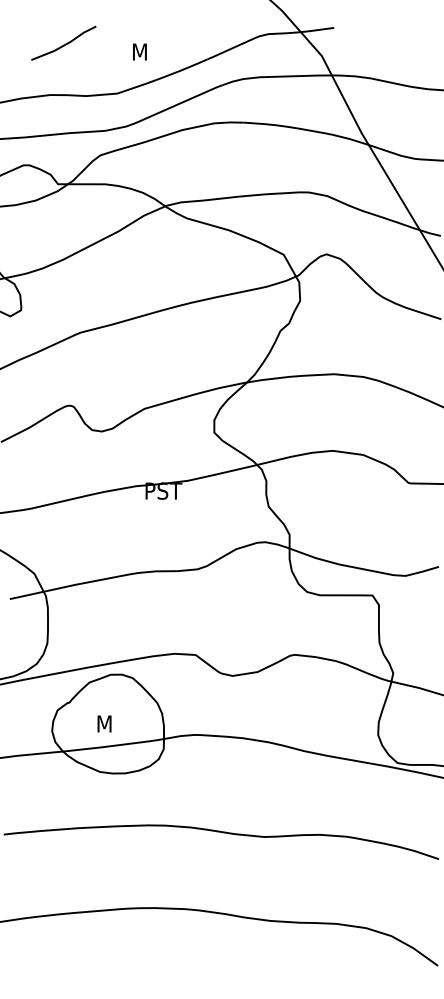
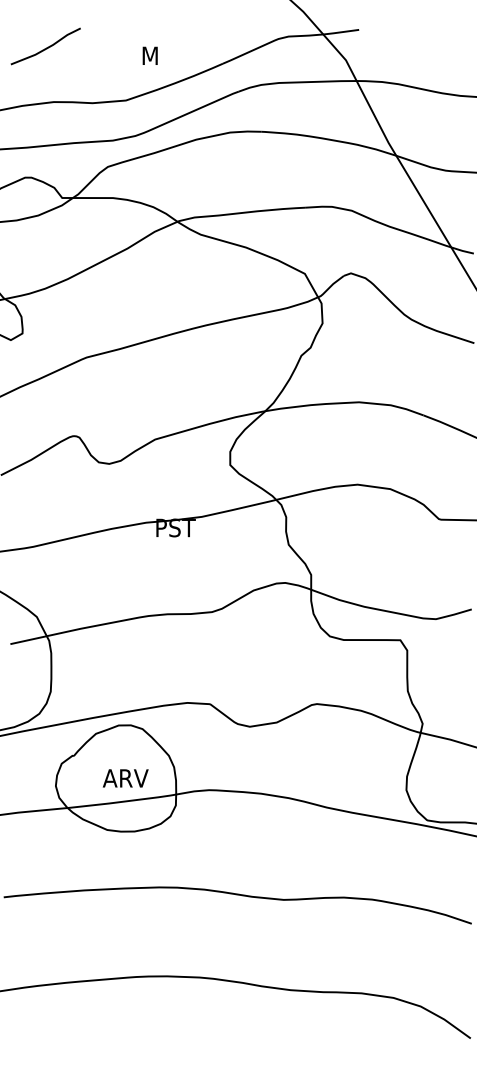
line: (63, 44) -> (45, 47), moved
text: (116, 723) -> (125, 777), M -> ARV

